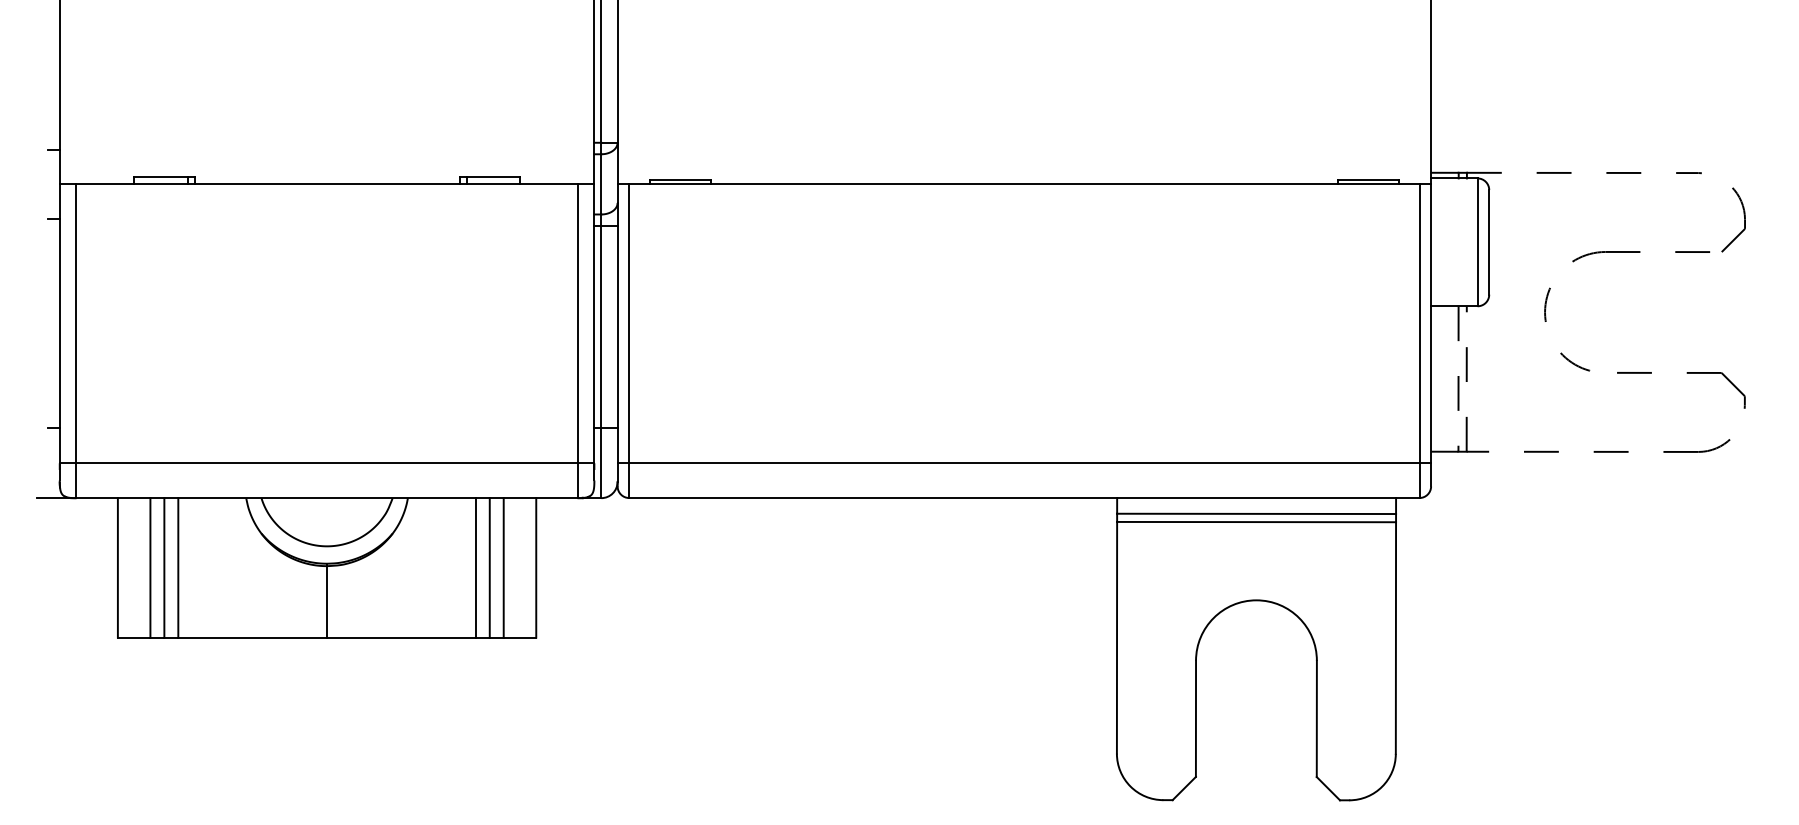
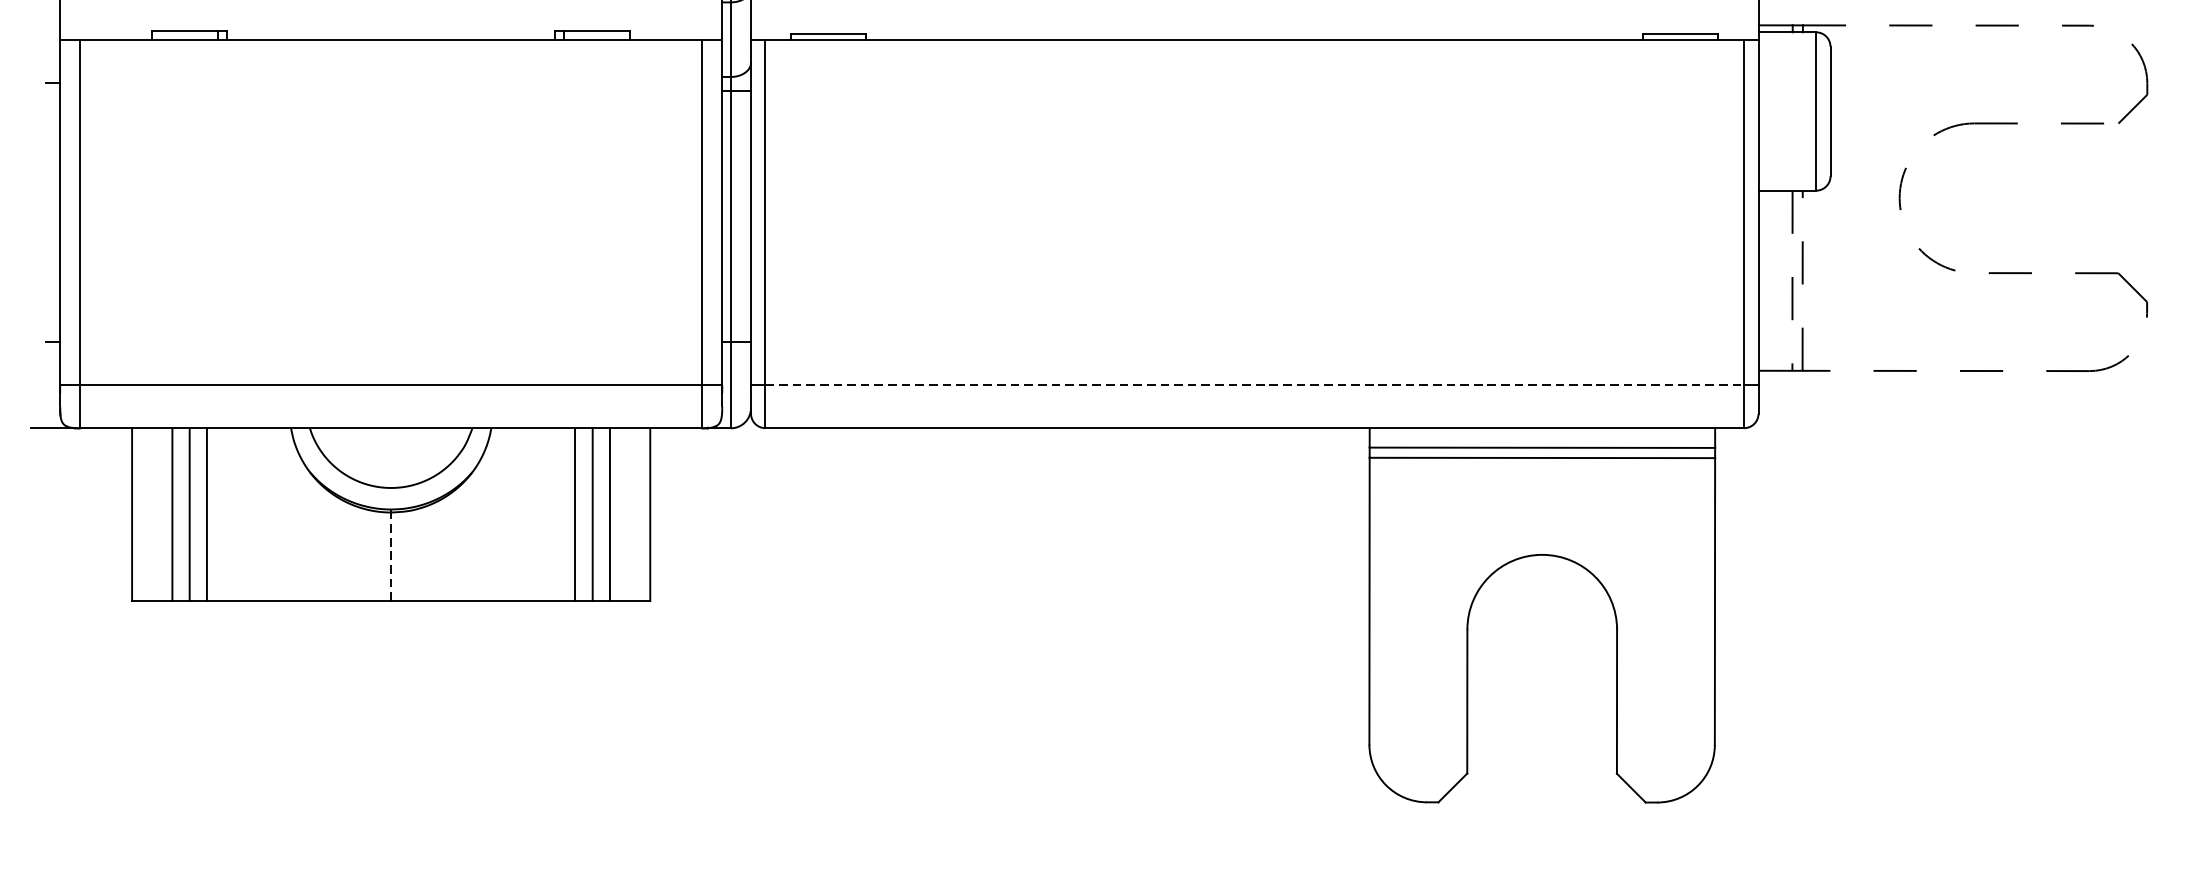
line: (1024, 463) -> (1254, 385), solid -> dashed
line: (327, 601) -> (391, 556), solid -> dashed

